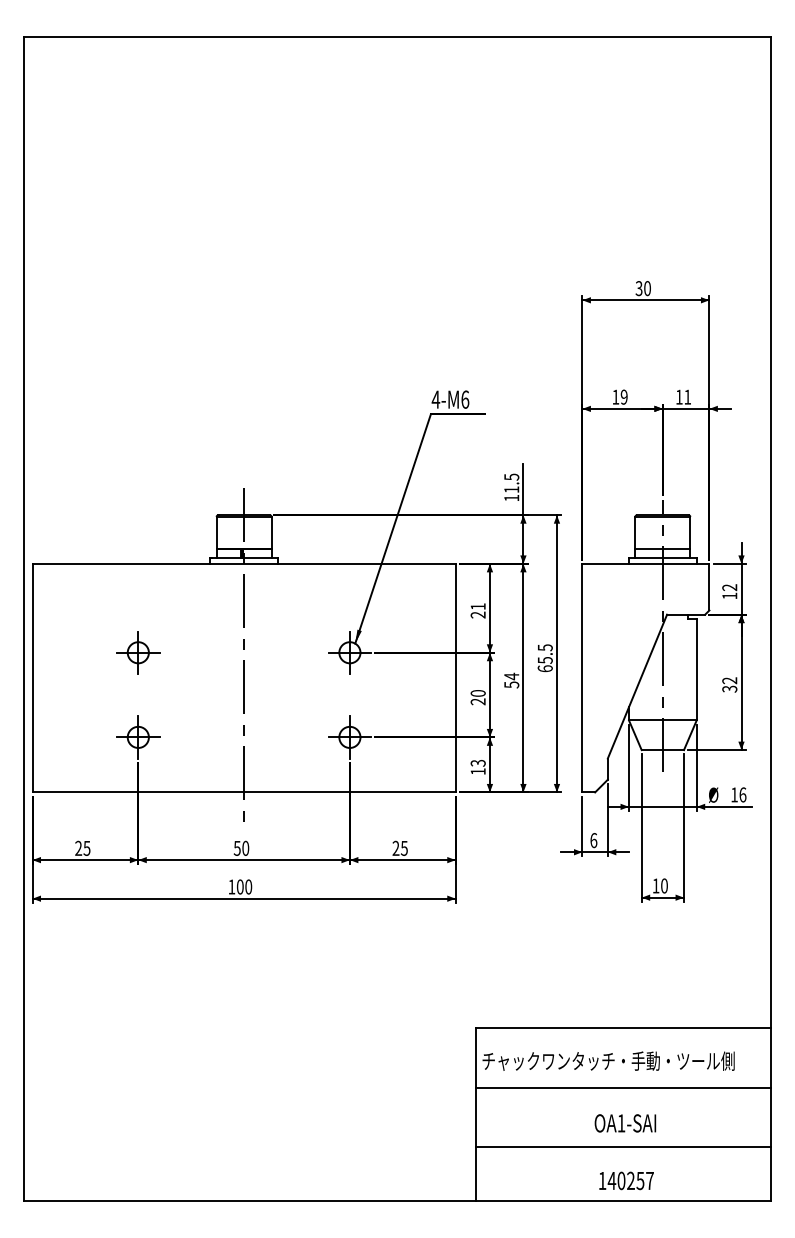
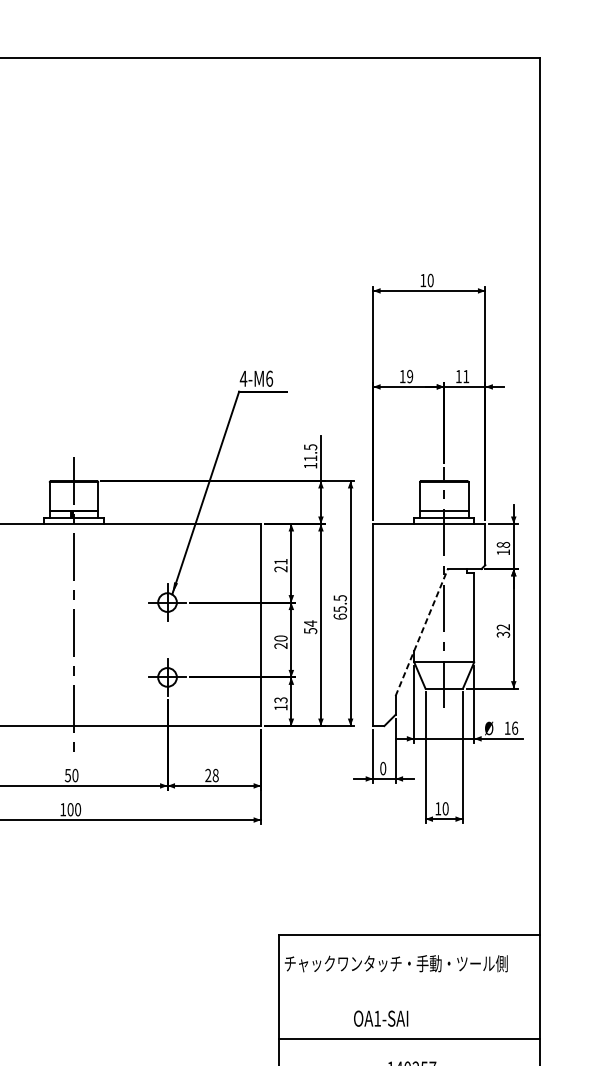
text: (638, 288) -> (422, 280), 30 -> 10
text: (729, 587) -> (503, 544), 12 -> 18
line: (637, 686) -> (421, 632), solid -> dashed
text: (593, 840) -> (382, 768), 6 -> 0
text: (404, 847) -> (215, 774), 25 -> 28
line: (622, 1087) -> (408, 986), removed
text: (625, 1123) -> (381, 1018), moved

